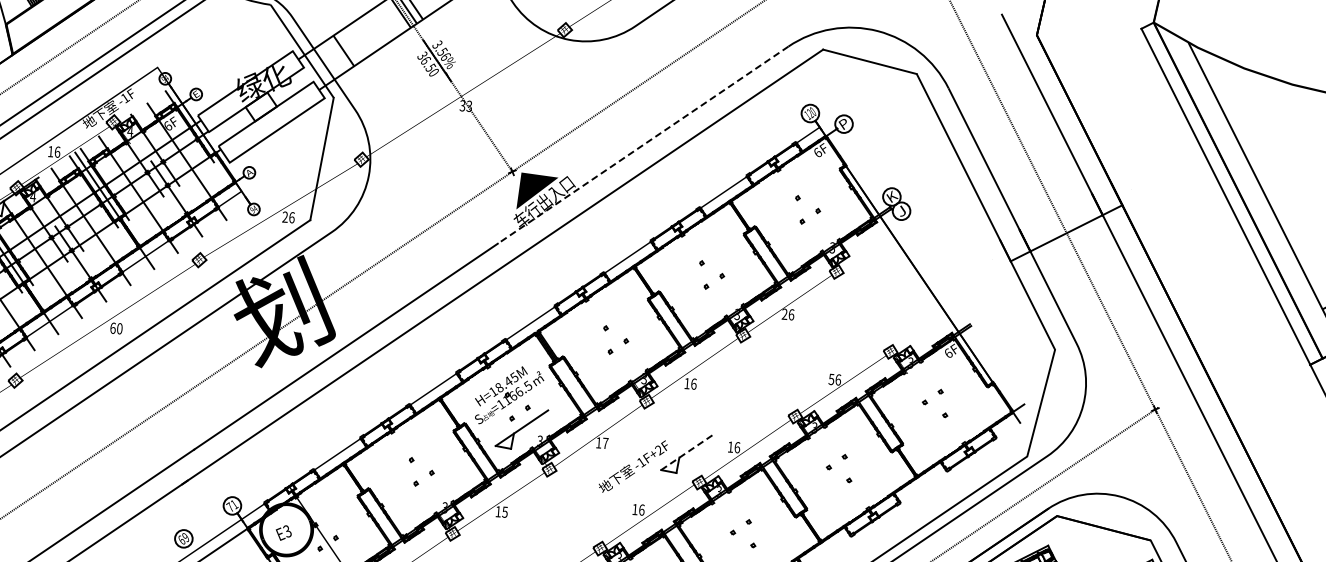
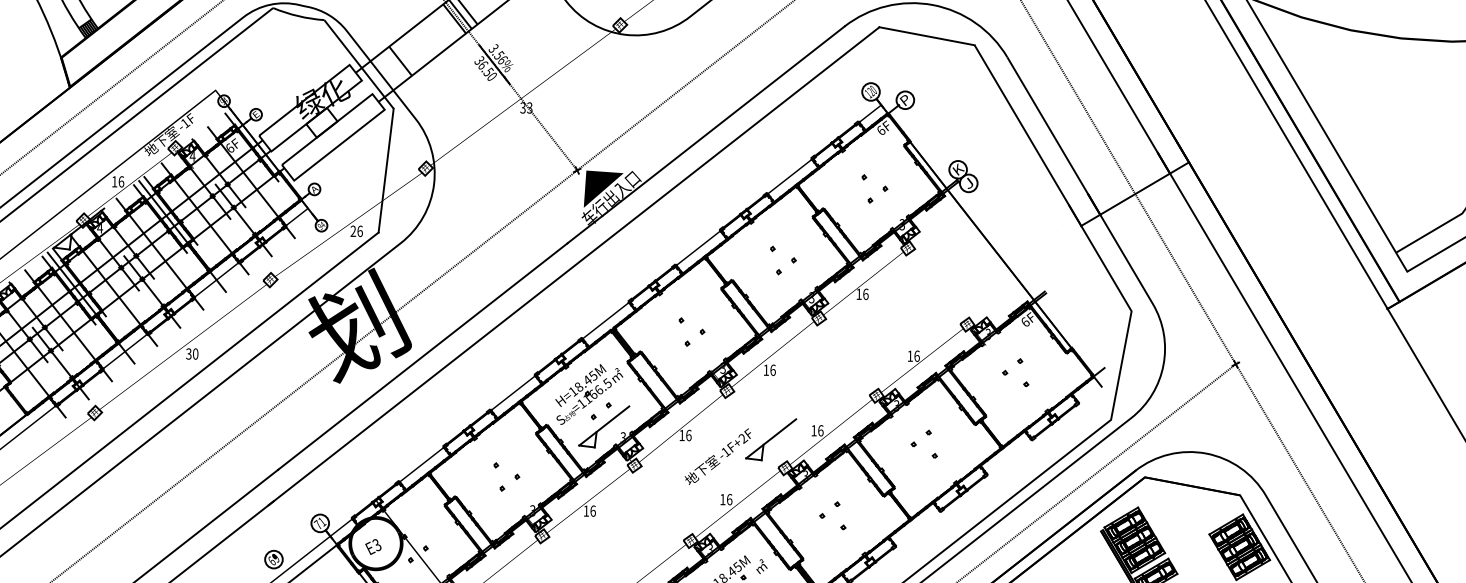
line: (643, 144) -> (706, 134), dashed -> solid
text: (784, 313) -> (858, 293), 26 -> 16
text: (112, 327) -> (188, 353), 60 -> 30
text: (830, 378) -> (909, 355), 56 -> 16
text: (605, 443) -> (688, 435), 17 -> 16
line: (687, 451) -> (771, 438), dashed -> solid
text: (504, 511) -> (592, 510), 15 -> 16

